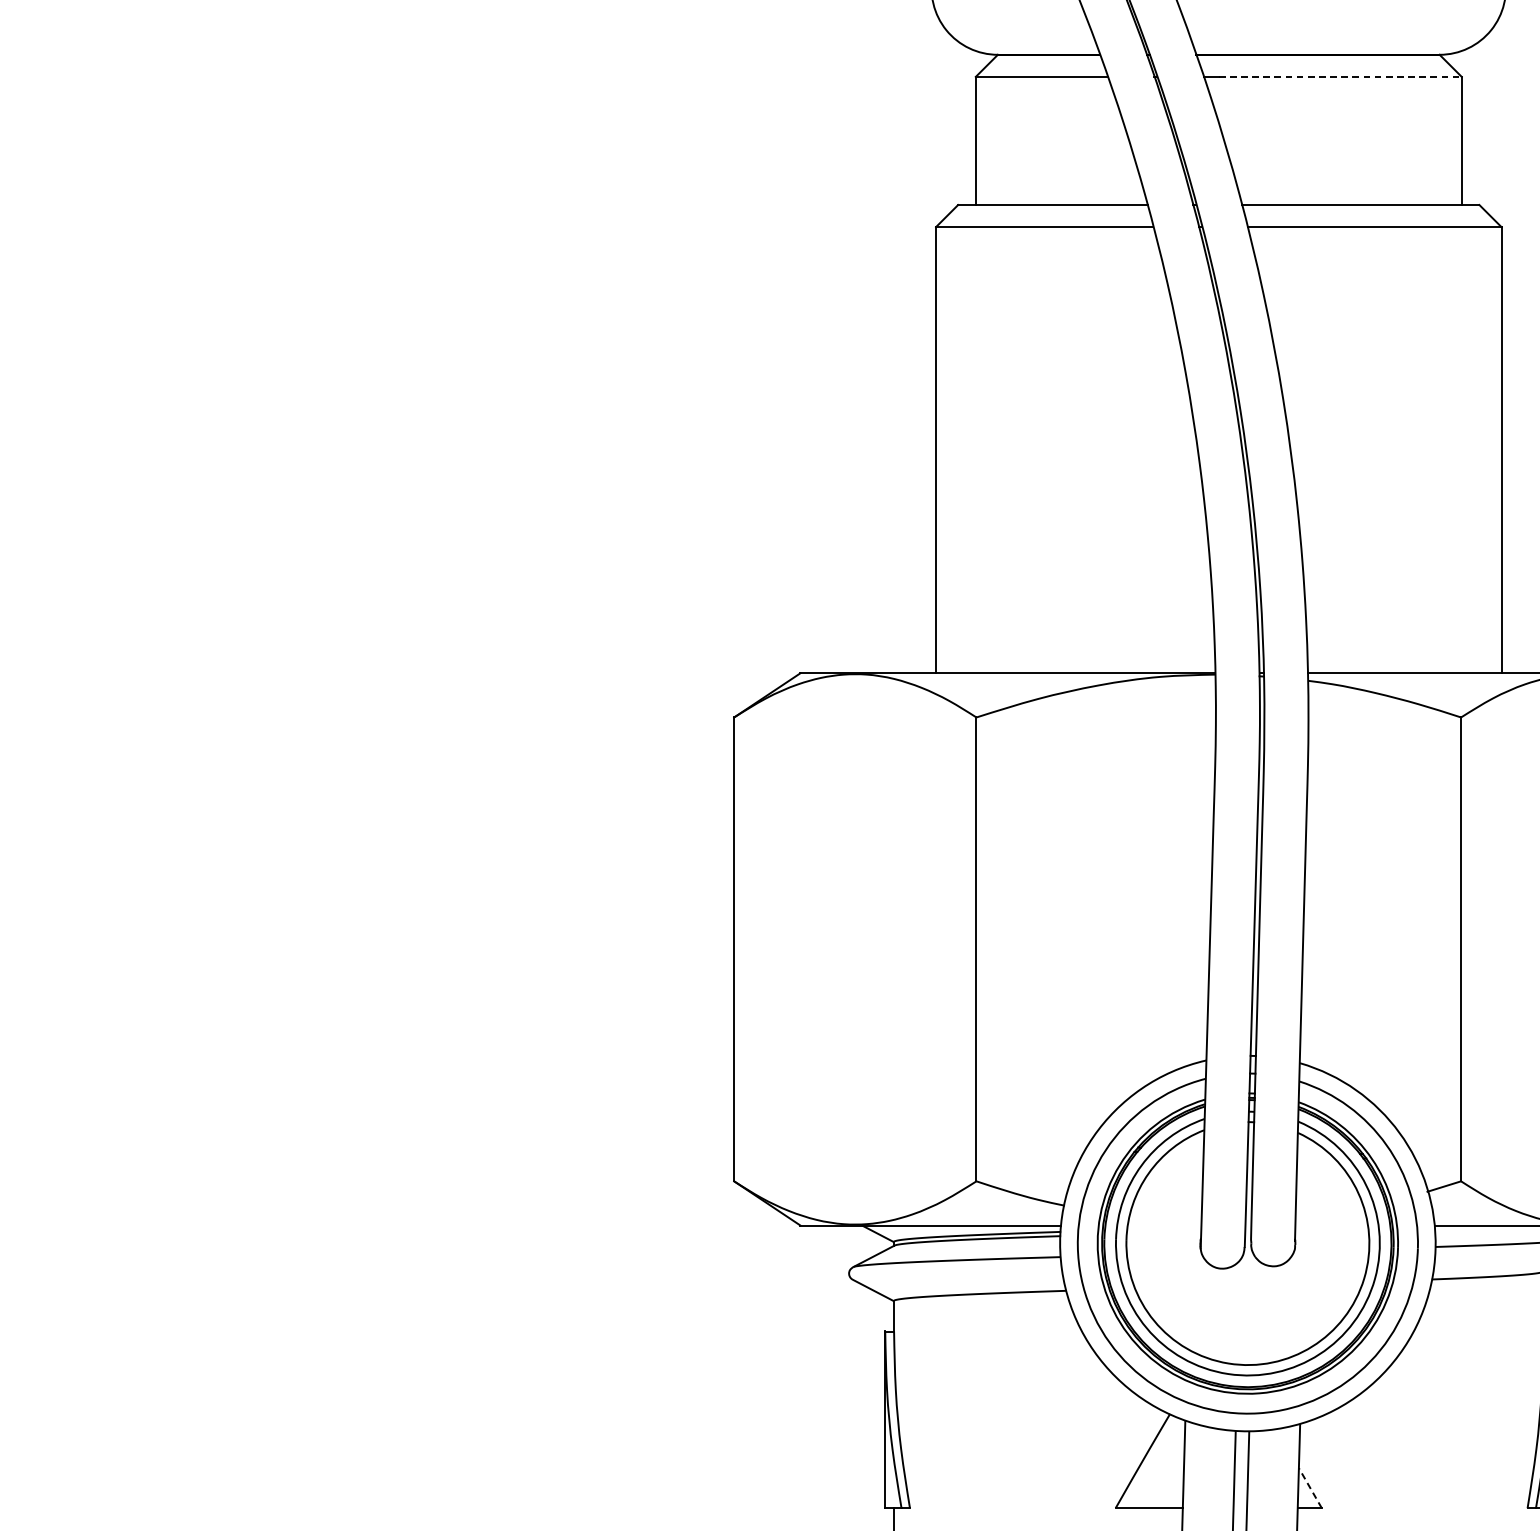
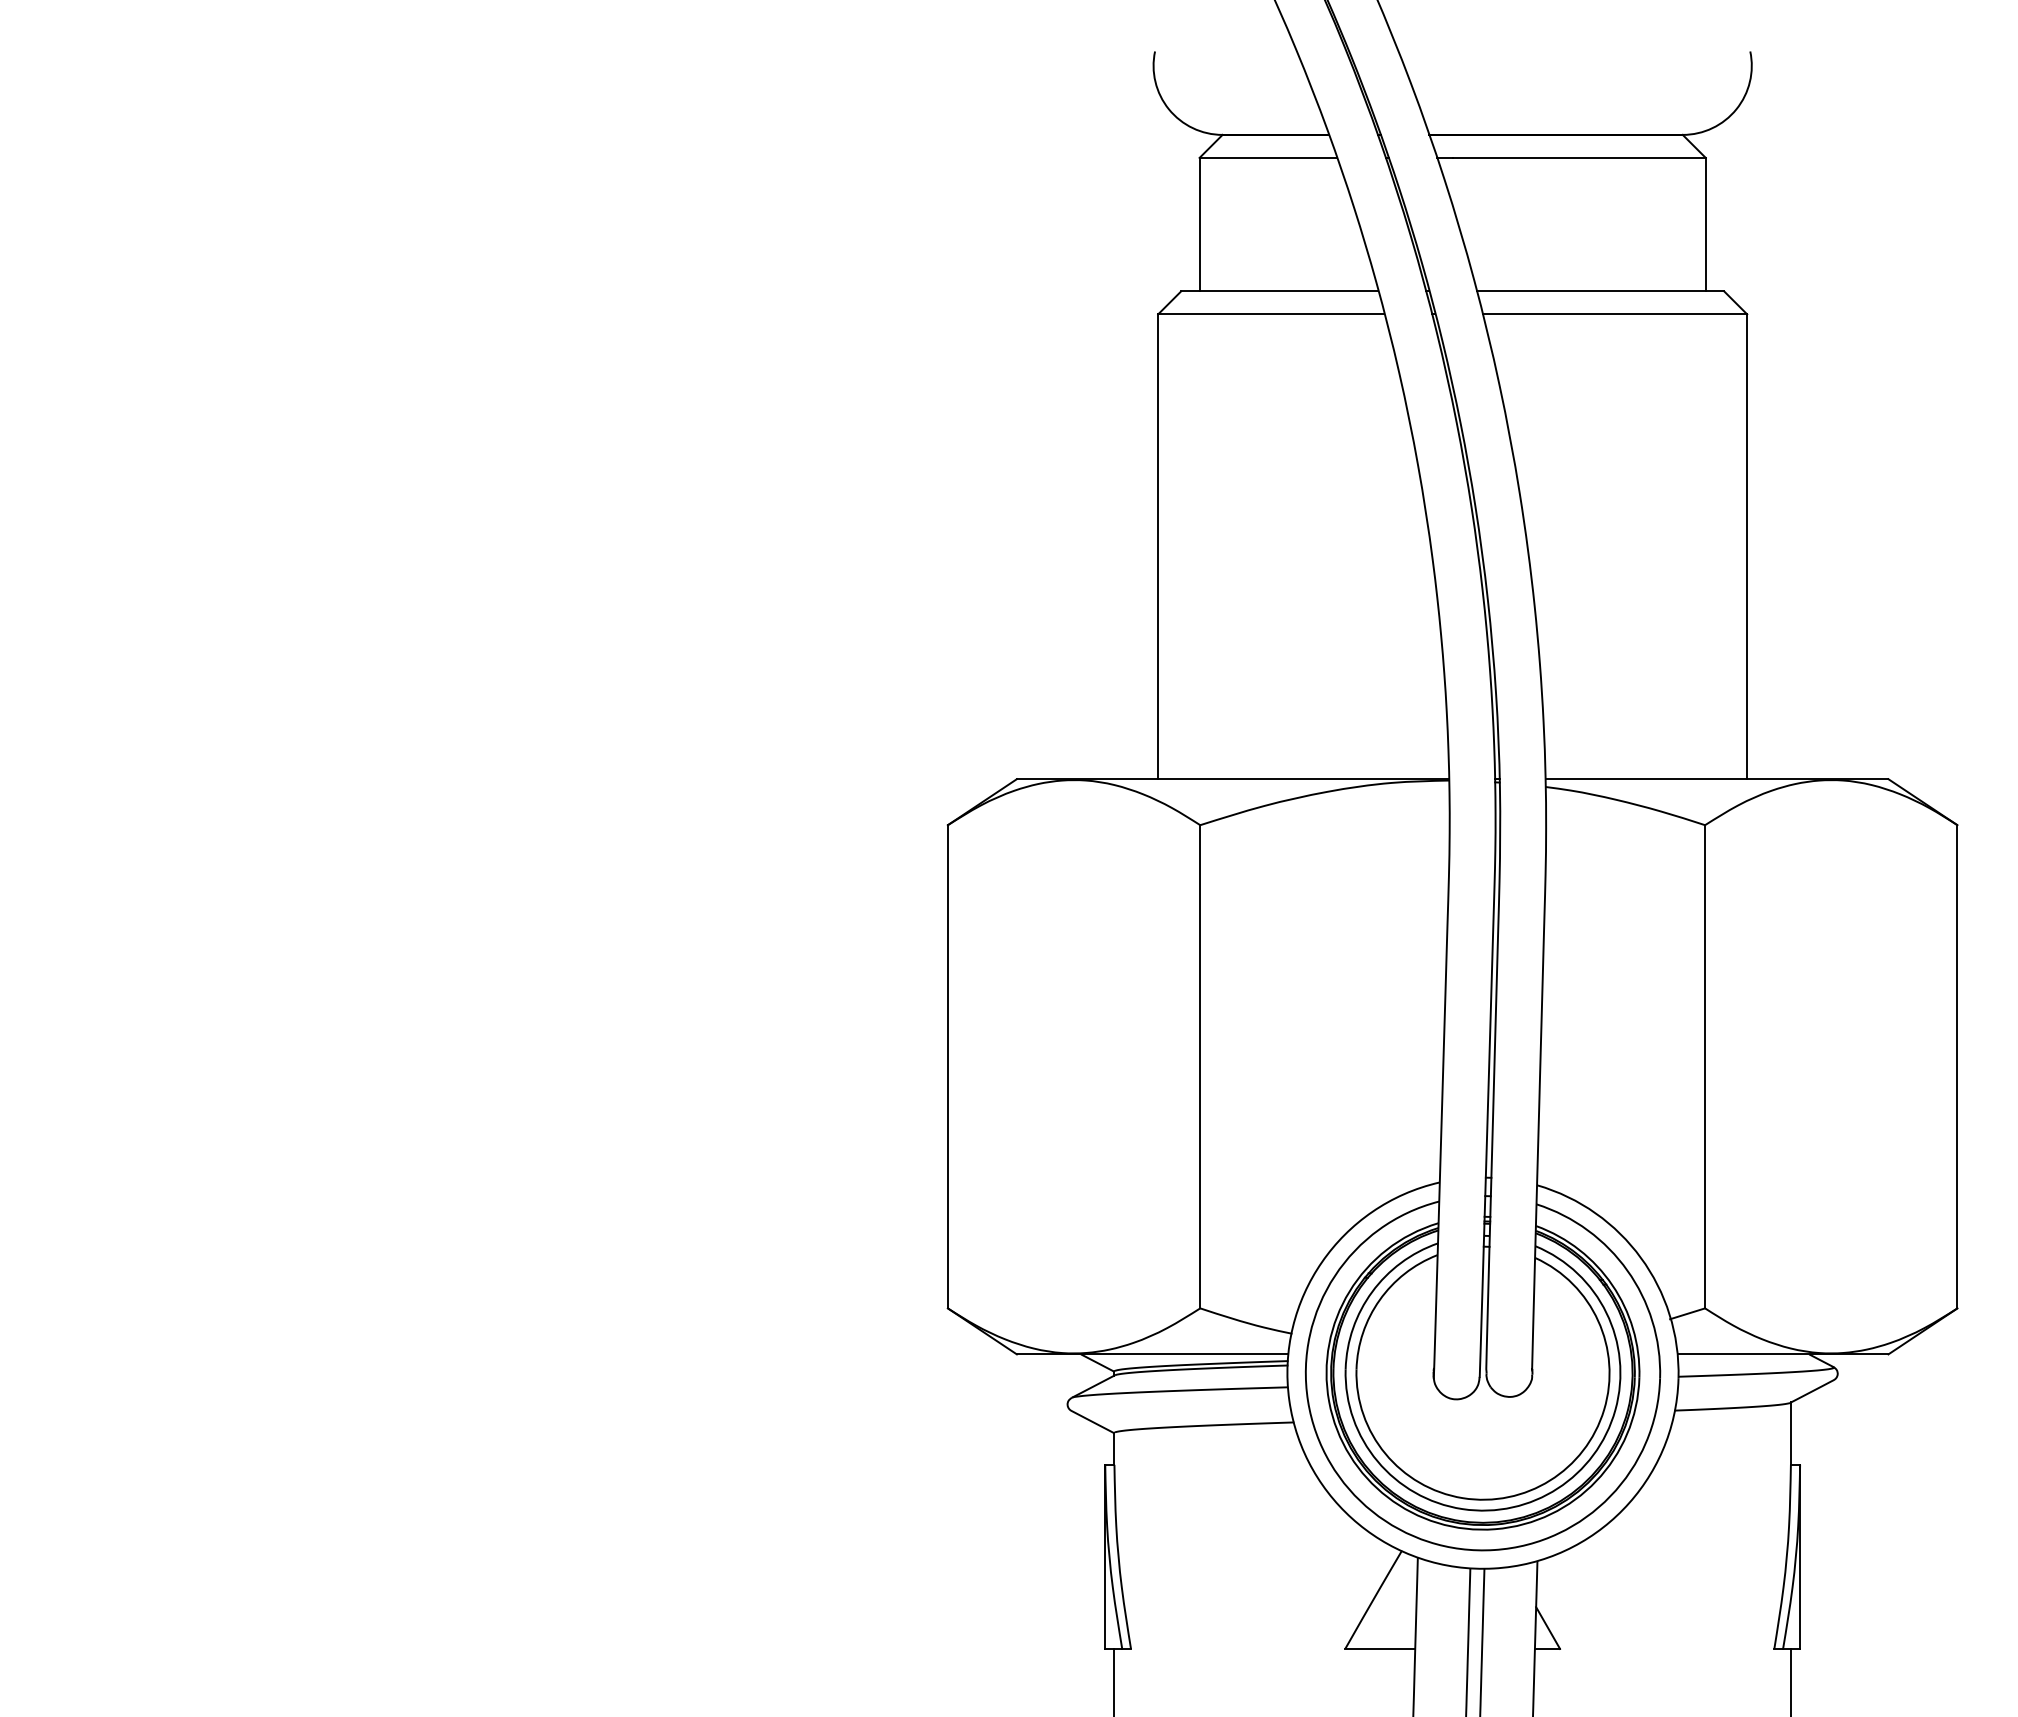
line: (1340, 76) -> (1579, 157), dashed -> solid
line: (1309, 1487) -> (1547, 1627), dashed -> solid

